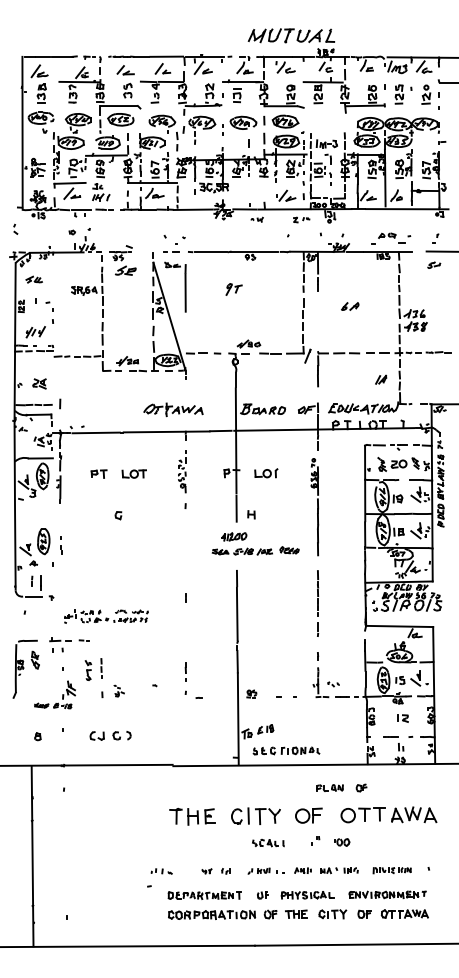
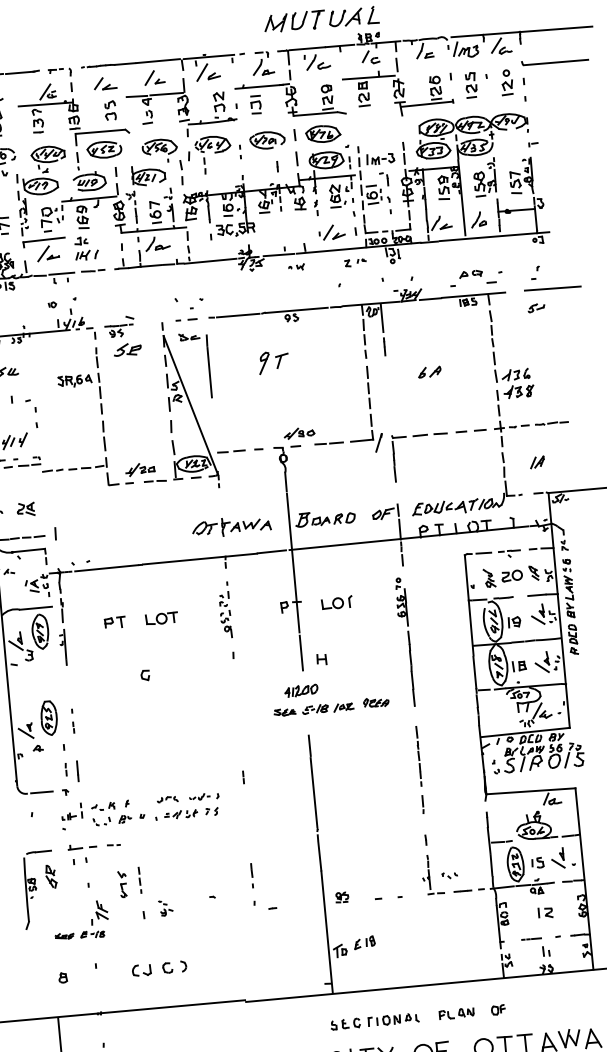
part: (233, 289) -> (272, 362), size x1.43
part: (381, 379) -> (537, 461), moved
part: (173, 409) -> (231, 526), moved
part: (36, 582) -> (71, 771), moved
part: (106, 616) -> (140, 810), size x1.43
part: (286, 750) -> (374, 1020), moved

